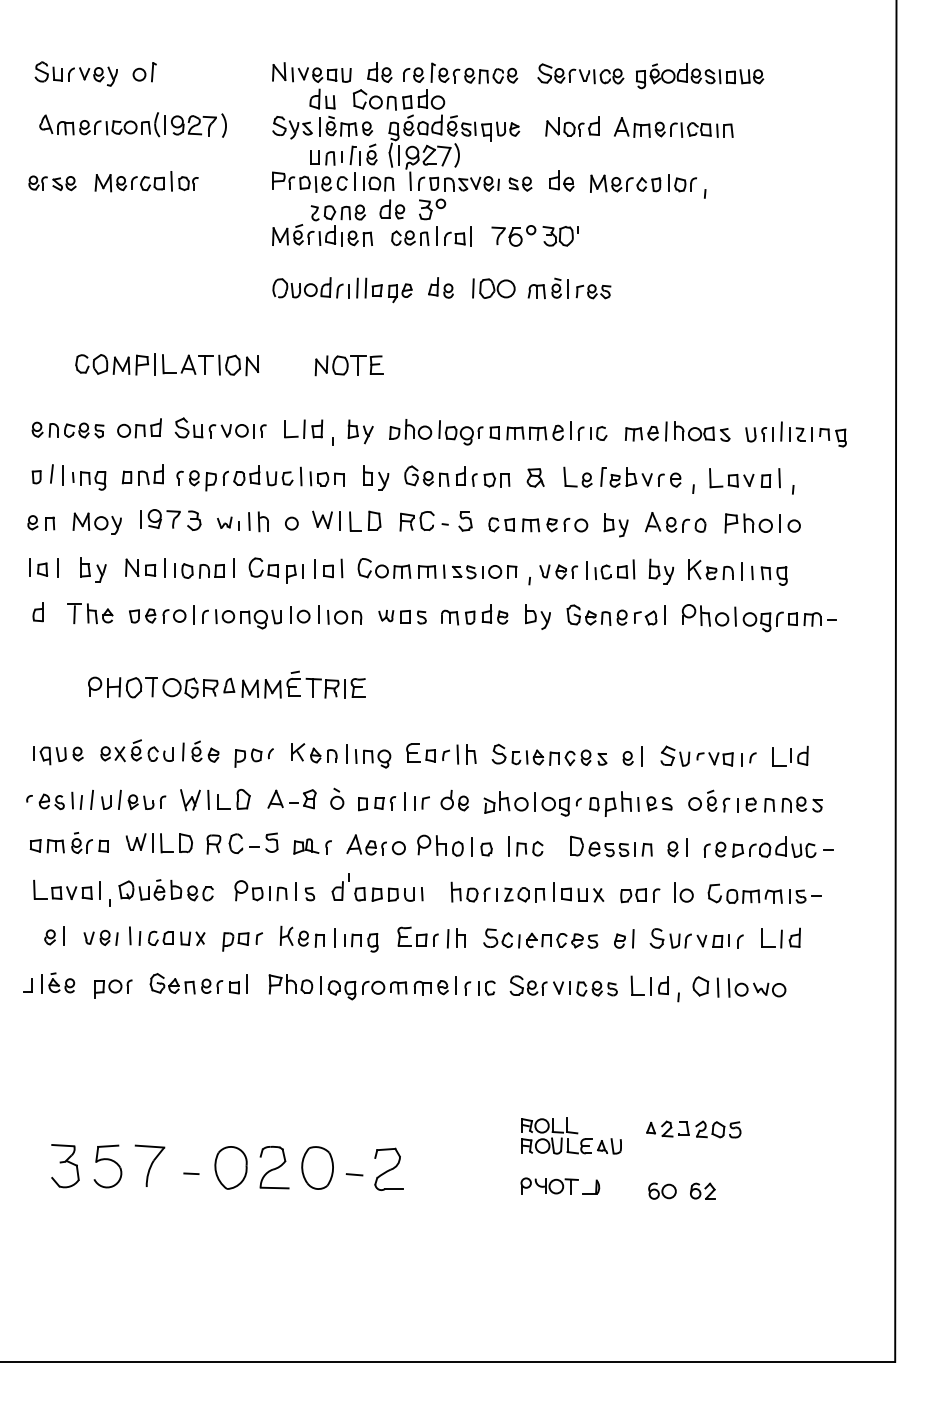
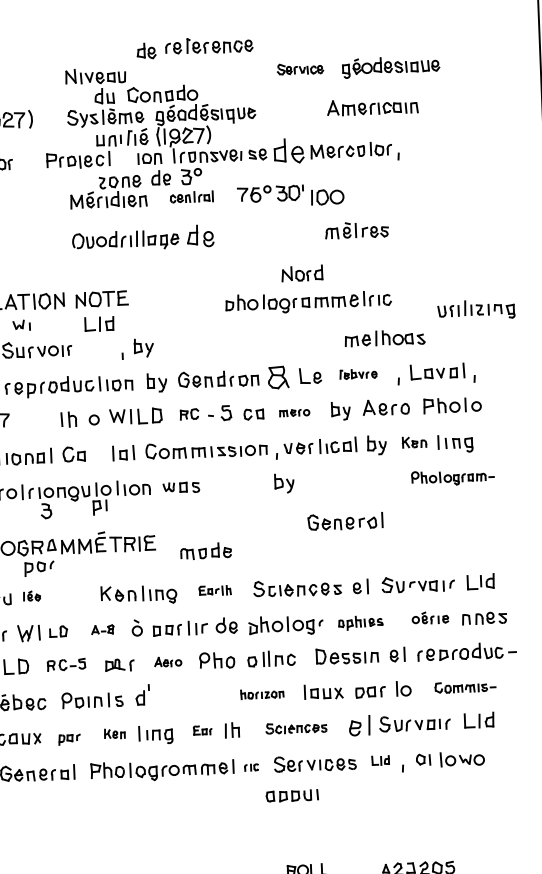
part: (379, 72) -> (146, 51), moved
part: (460, 73) -> (209, 45), moved
part: (580, 73) -> (300, 68), size x0.7
part: (572, 126) -> (302, 273), moved
part: (561, 180) -> (288, 150), size x1.6
part: (313, 181) -> (78, 159), moved
part: (431, 236) -> (191, 197), size x0.7
part: (440, 287) -> (200, 235), size x1.4
part: (493, 288) -> (327, 197), moved
part: (569, 288) -> (356, 230), moved
part: (348, 365) -> (101, 299), moved
part: (303, 428) -> (99, 323), moved
part: (498, 432) -> (308, 302), moved
part: (795, 434) -> (475, 310), moved
part: (535, 477) -> (278, 377), size x1.6
part: (640, 477) -> (358, 374), size x0.6
part: (194, 520) -> (46, 510), moved
part: (416, 521) -> (189, 414), size x0.7
part: (228, 523) -> (21, 325), moved
part: (555, 524) -> (294, 412), size x0.6
part: (710, 569) -> (414, 442), size x0.7
part: (294, 573) -> (99, 507), moved
part: (474, 614) -> (205, 551), moved
part: (615, 614) -> (344, 521), moved
part: (759, 618) -> (452, 477), size x0.7
part: (200, 751) -> (31, 596), size x0.6
part: (441, 753) -> (215, 590), size x0.6
part: (253, 757) -> (39, 568), moved
part: (233, 799) -> (58, 631), size x0.7
part: (291, 799) -> (102, 629), size x0.6
part: (722, 800) -> (430, 617), size x0.7
part: (630, 803) -> (360, 622), size x0.7
part: (242, 843) -> (66, 664), size x0.7
part: (375, 844) -> (167, 661), size x0.6
line: (471, 846) -> (263, 659), moved
part: (497, 891) -> (261, 693), size x0.6
part: (764, 893) -> (465, 686), size x0.7
part: (388, 894) -> (291, 796), moved
part: (301, 936) -> (114, 733), size x0.6
part: (417, 936) -> (202, 730), size x0.6
part: (540, 938) -> (296, 728), size x0.7
part: (624, 938) -> (360, 725), size x1.4
part: (242, 941) -> (69, 739), size x0.7
part: (649, 985) -> (380, 760), size x0.6
part: (705, 986) -> (423, 759), size x0.7
part: (479, 987) -> (251, 767), size x0.6

